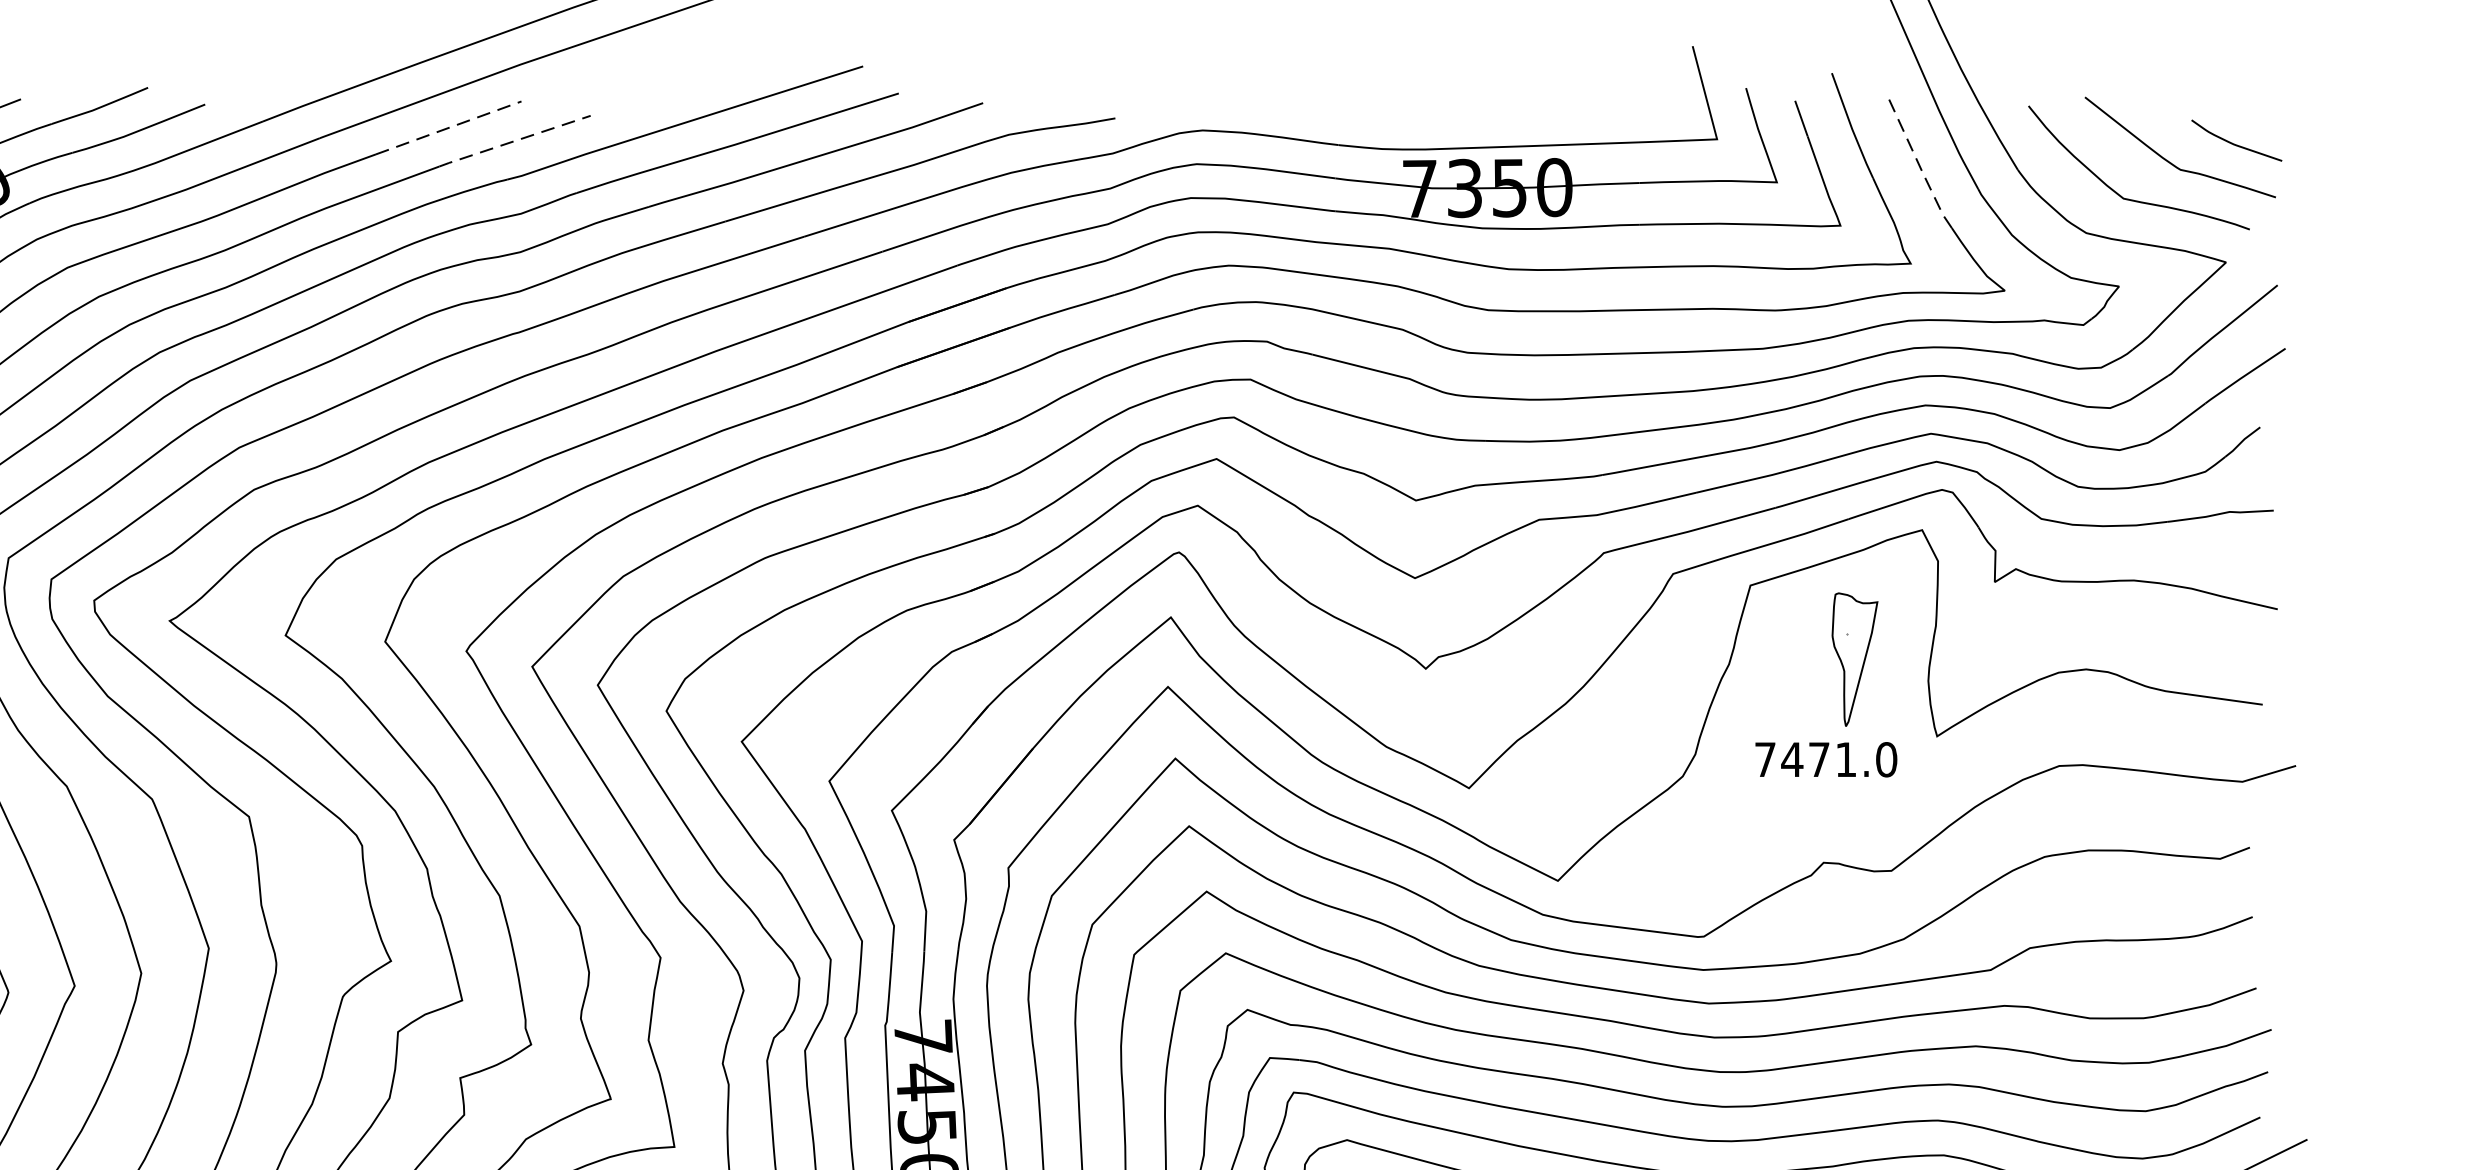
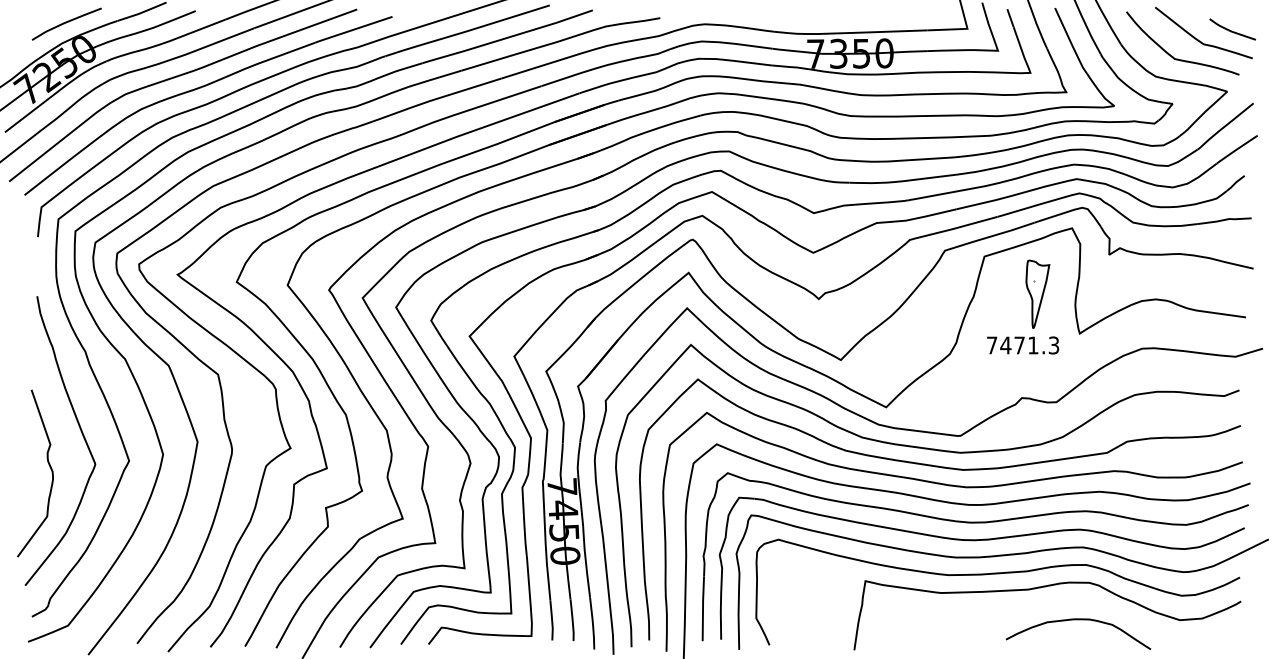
line: (449, 128) -> (320, 23), dashed -> solid
line: (514, 140) -> (353, 29), dashed -> solid
line: (1918, 166) -> (1070, 42), dashed -> solid
text: (1885, 759) -> (1053, 345), 7471.0 -> 7471.3

